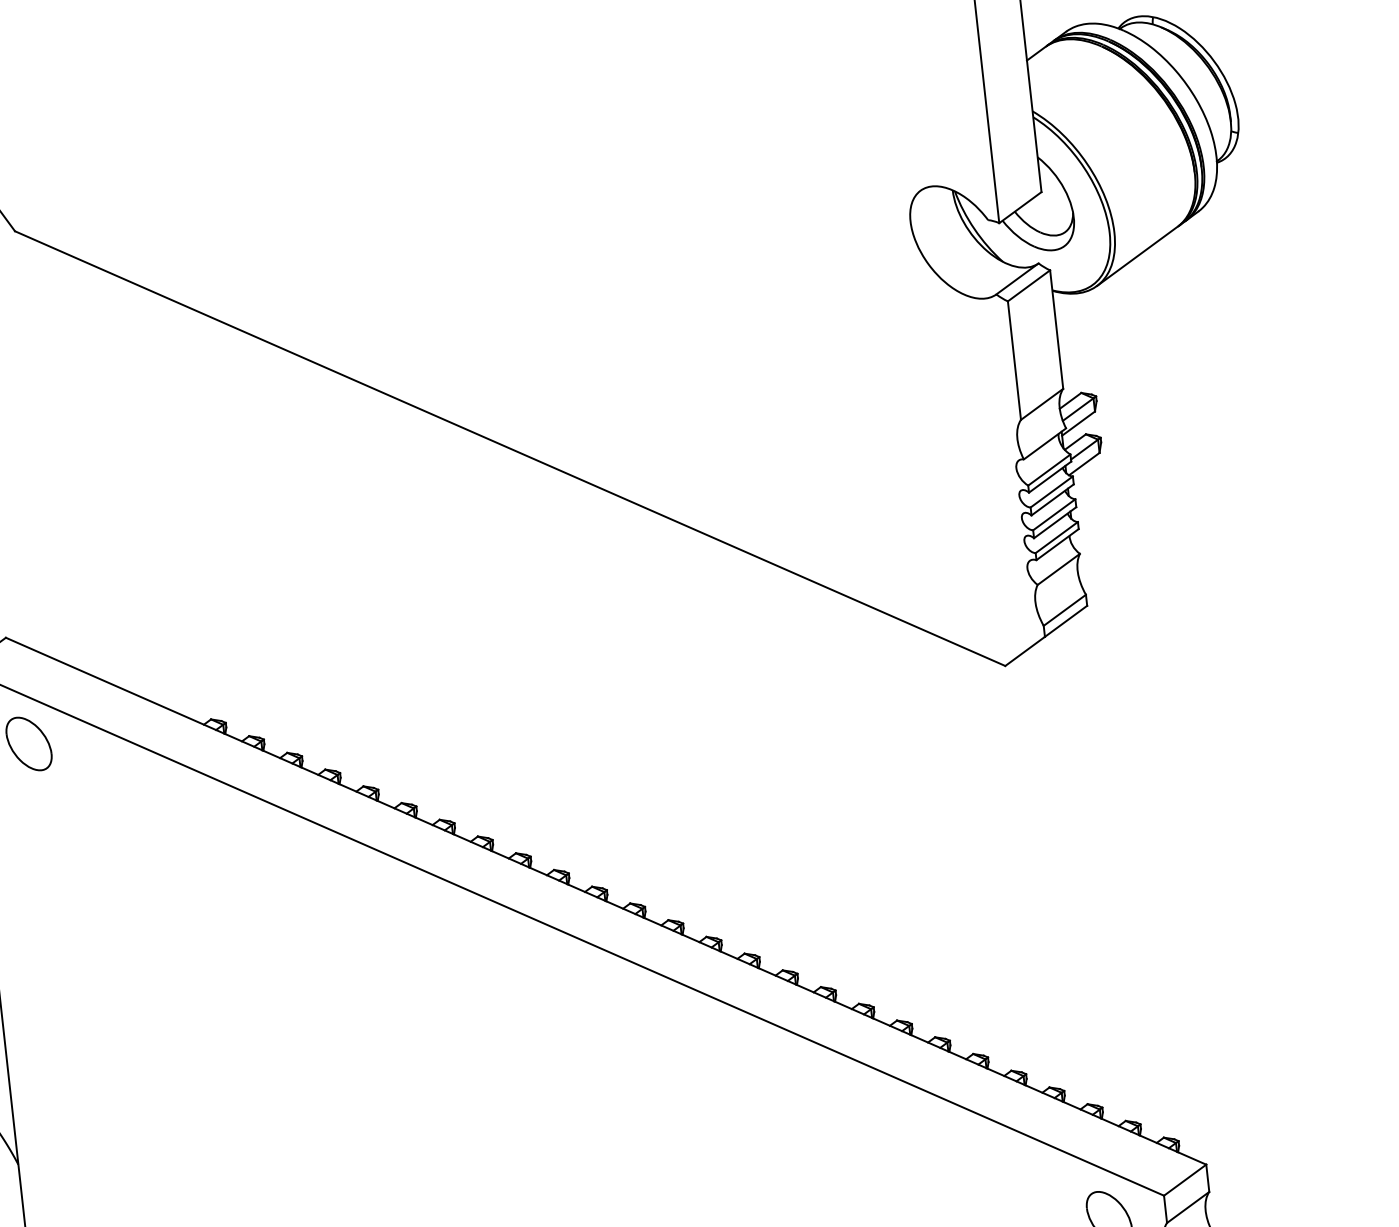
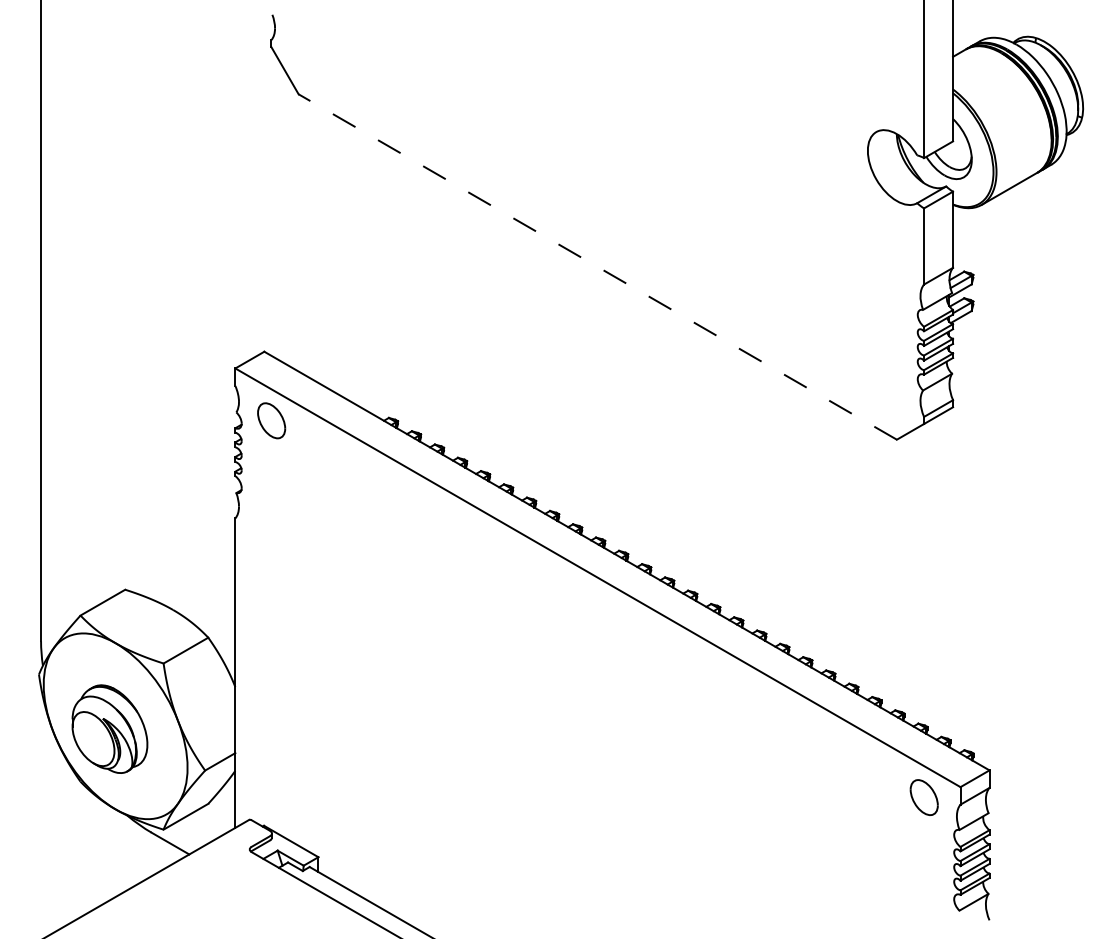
line: (509, 447) -> (597, 266), solid -> dashed

